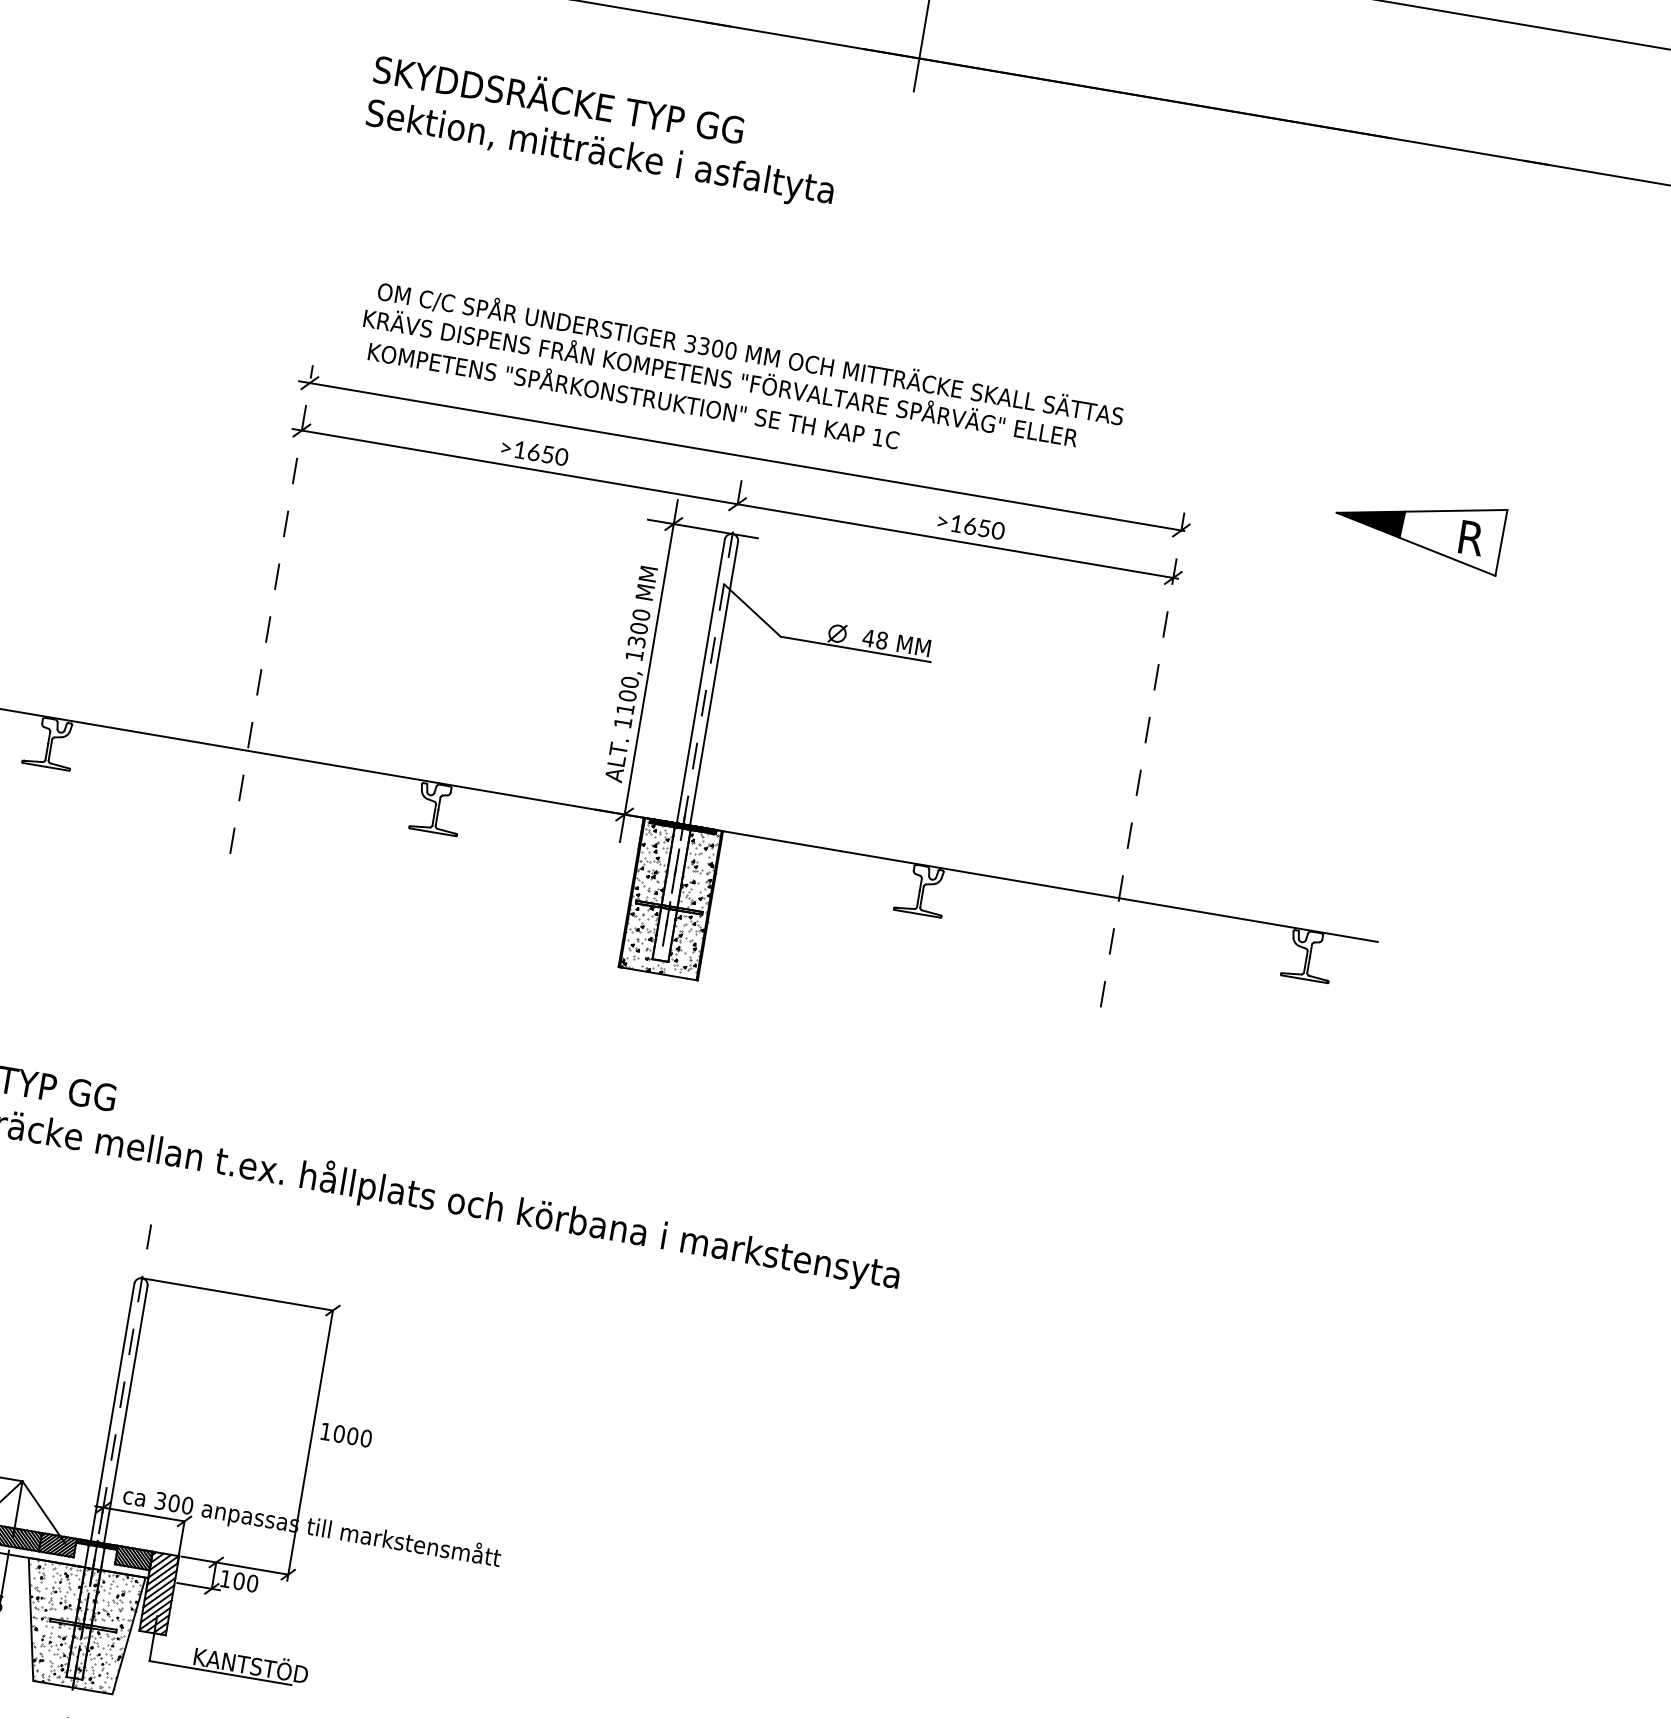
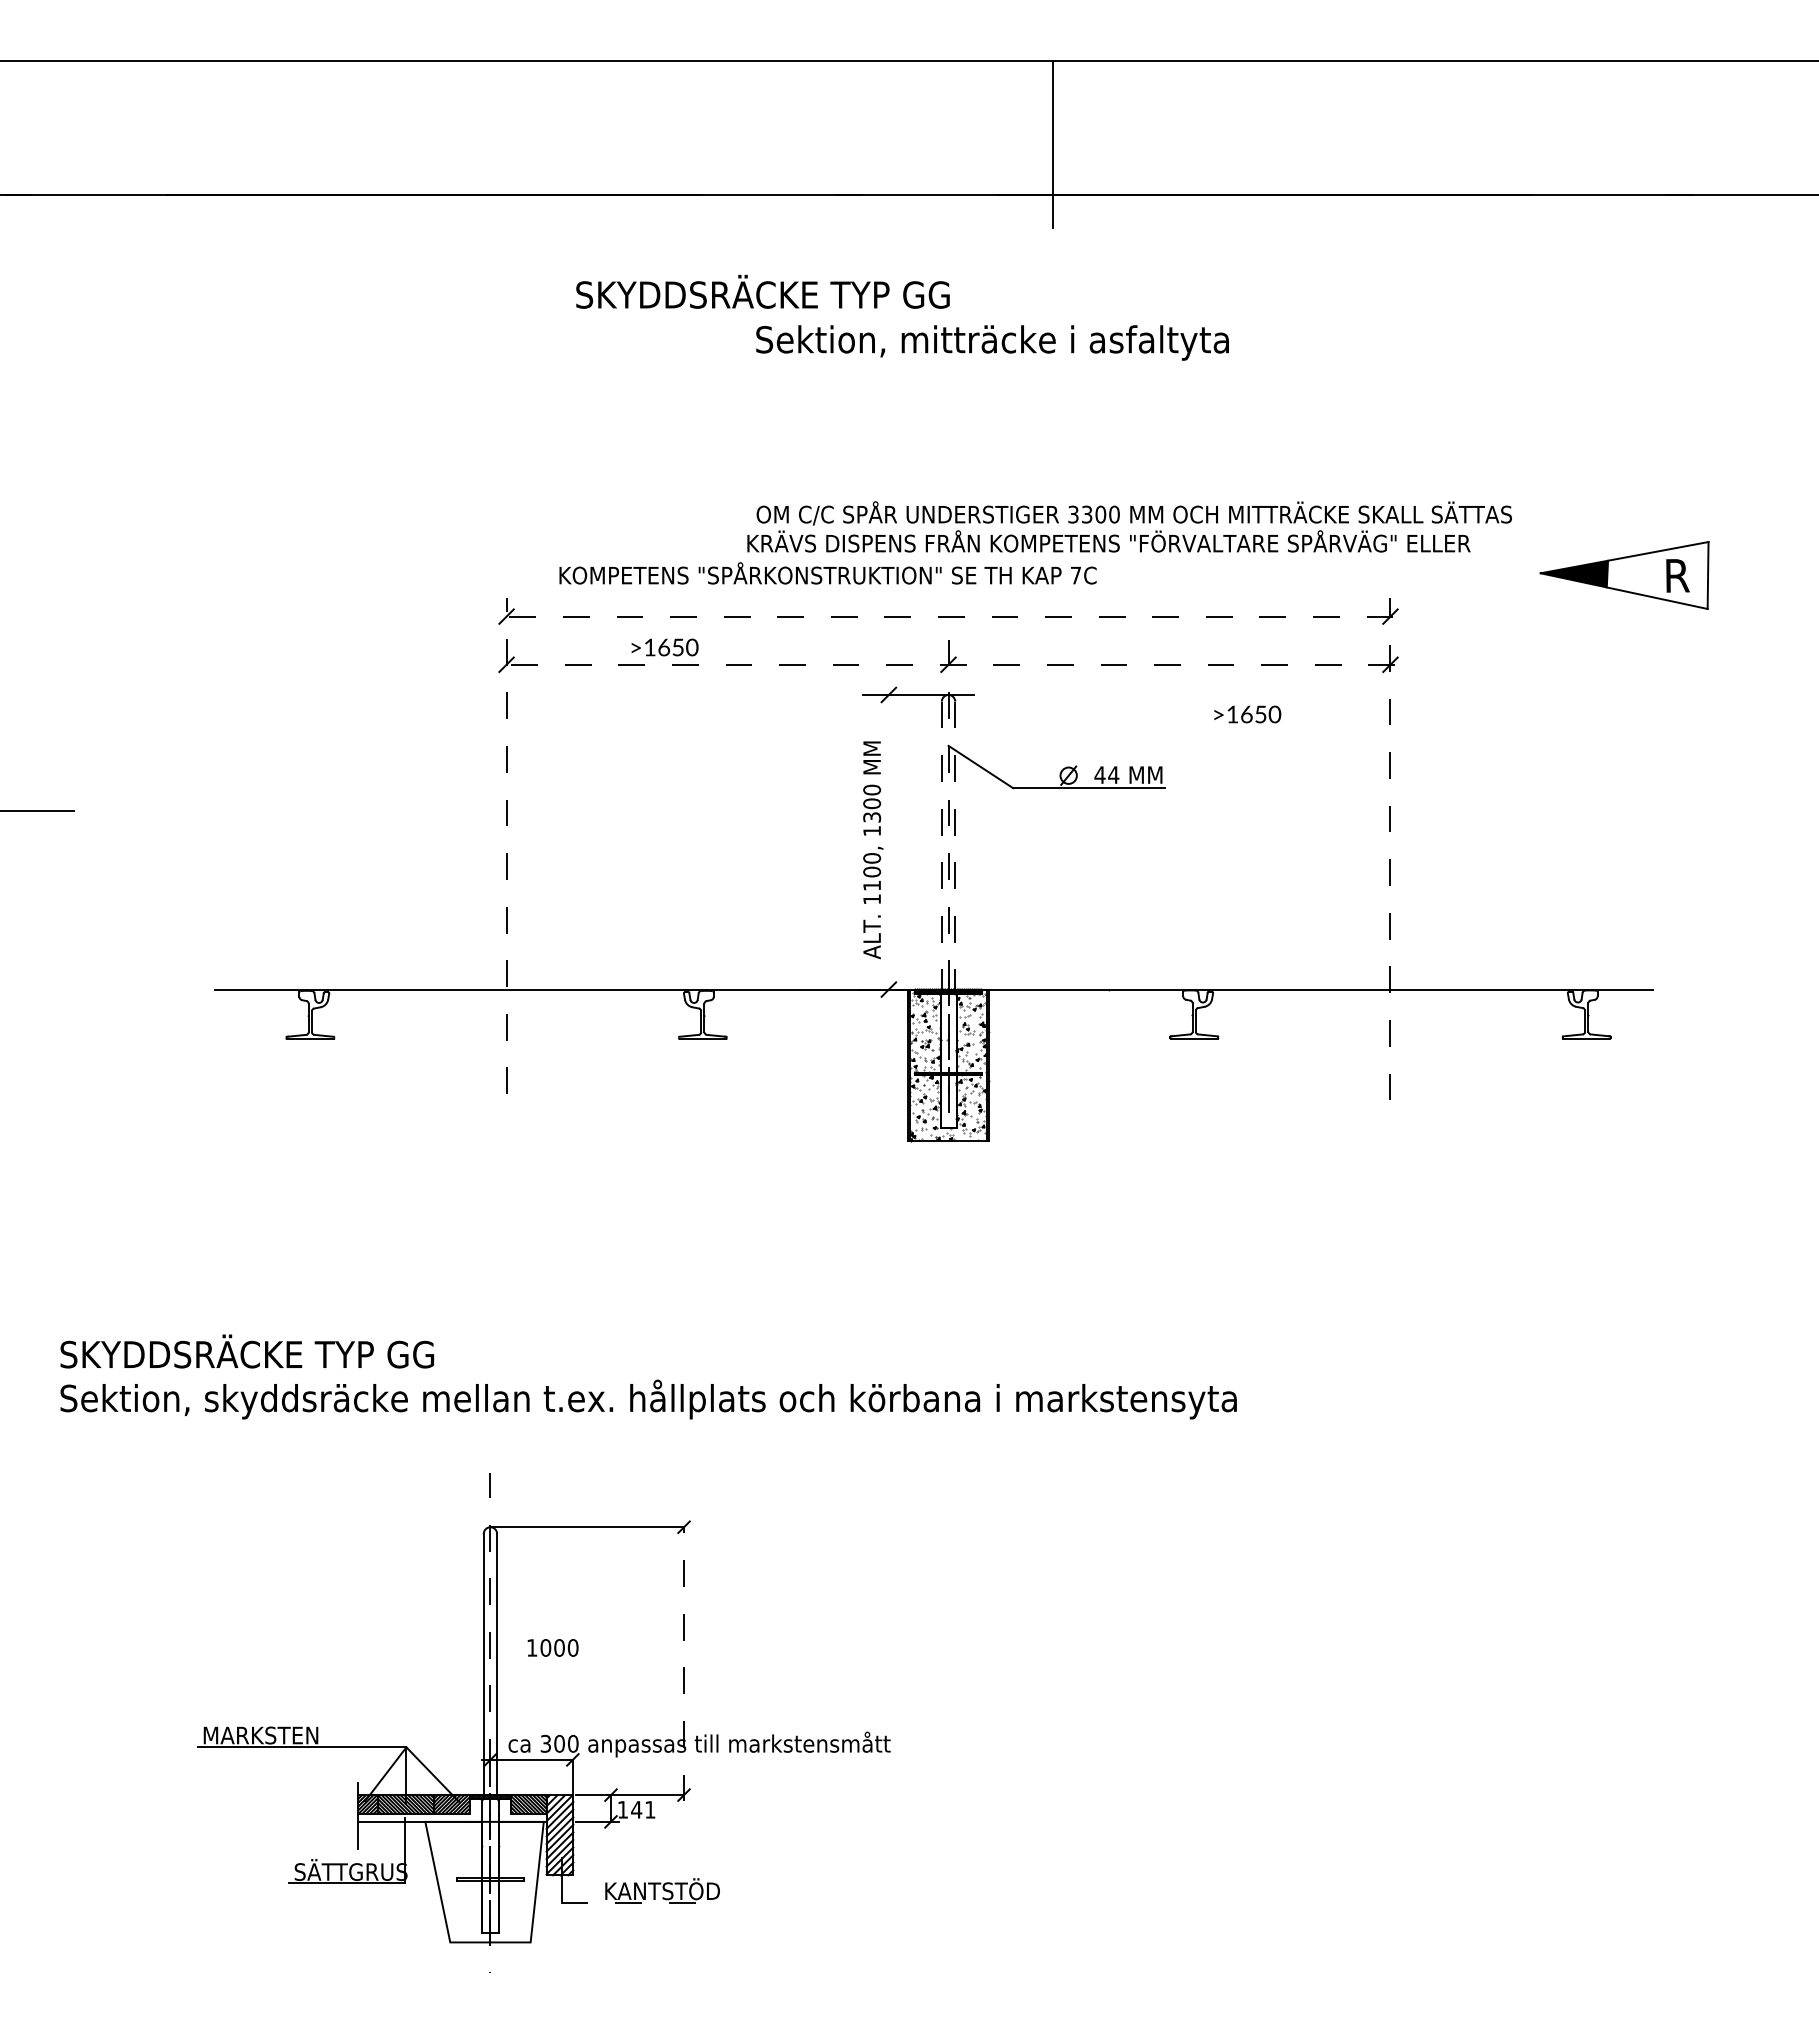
text: (559, 96) -> (762, 291), moved
text: (600, 154) -> (992, 342), moved
text: (743, 365) -> (1129, 526), moved
text: (877, 437) -> (1075, 575), 1C -> 7C
text: (534, 452) -> (664, 647), moved
line: (741, 455) -> (944, 616), solid -> dashed
line: (735, 503) -> (946, 664), solid -> dashed
text: (971, 526) -> (1247, 714), moved
text: (881, 640) -> (1113, 775), 48 -> 44
line: (648, 670) -> (888, 843), removed
line: (700, 682) -> (941, 846), solid -> dashed
line: (714, 684) -> (955, 846), solid -> dashed
text: (345, 1434) -> (552, 1647), moved
line: (310, 1444) -> (684, 1663), solid -> dashed
text: (245, 1582) -> (643, 1809), 100 -> 141
hatch: (77, 1626) -> (484, 1881), removed
line: (220, 1673) -> (633, 1903), solid -> dashed

